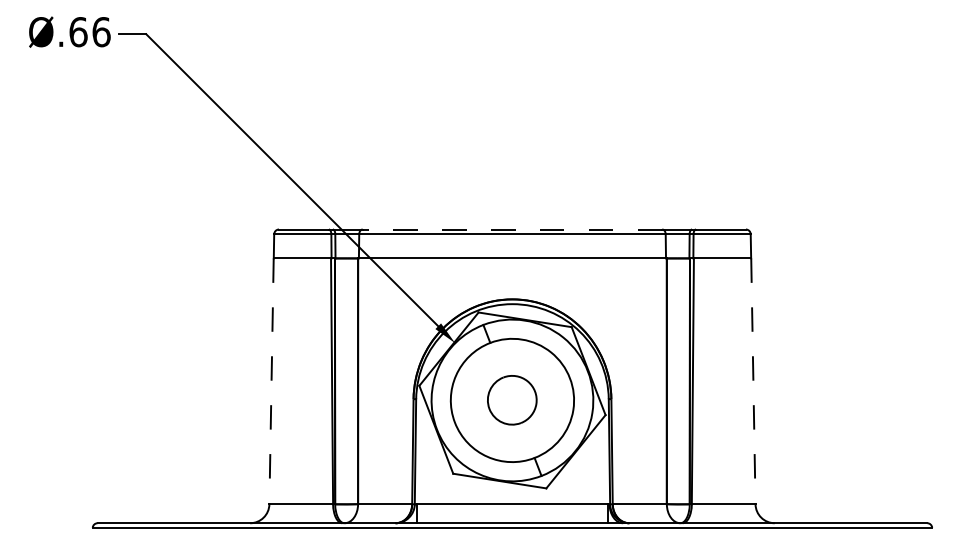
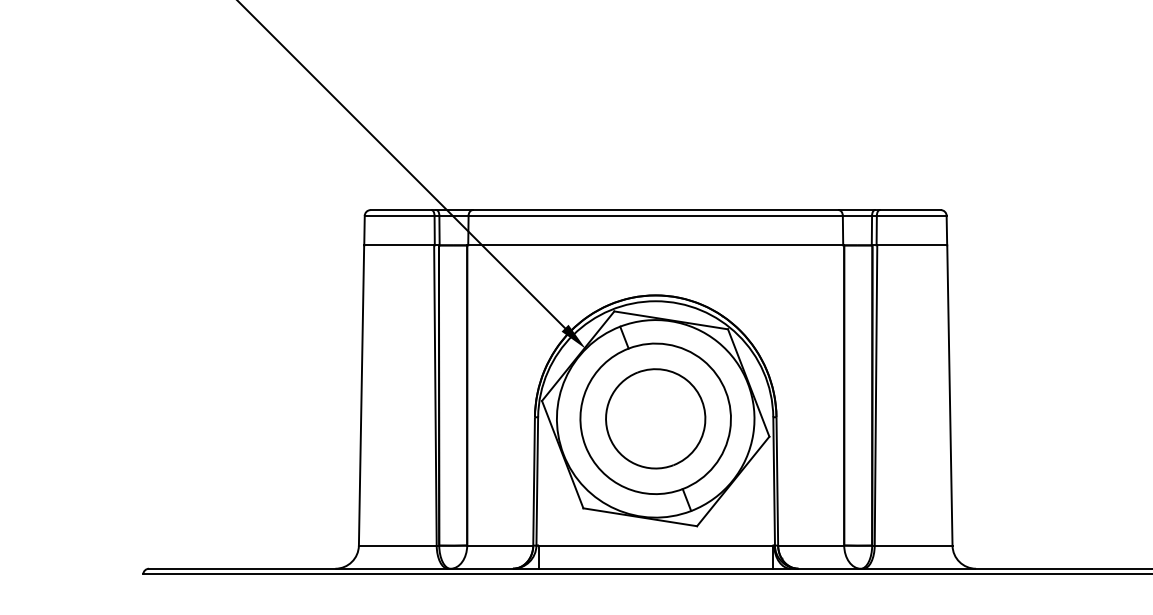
line: (512, 229) -> (655, 210), dashed -> solid
line: (271, 381) -> (361, 395), dashed -> solid
line: (753, 381) -> (950, 395), dashed -> solid
part: (511, 399) -> (654, 417), size x1.67

